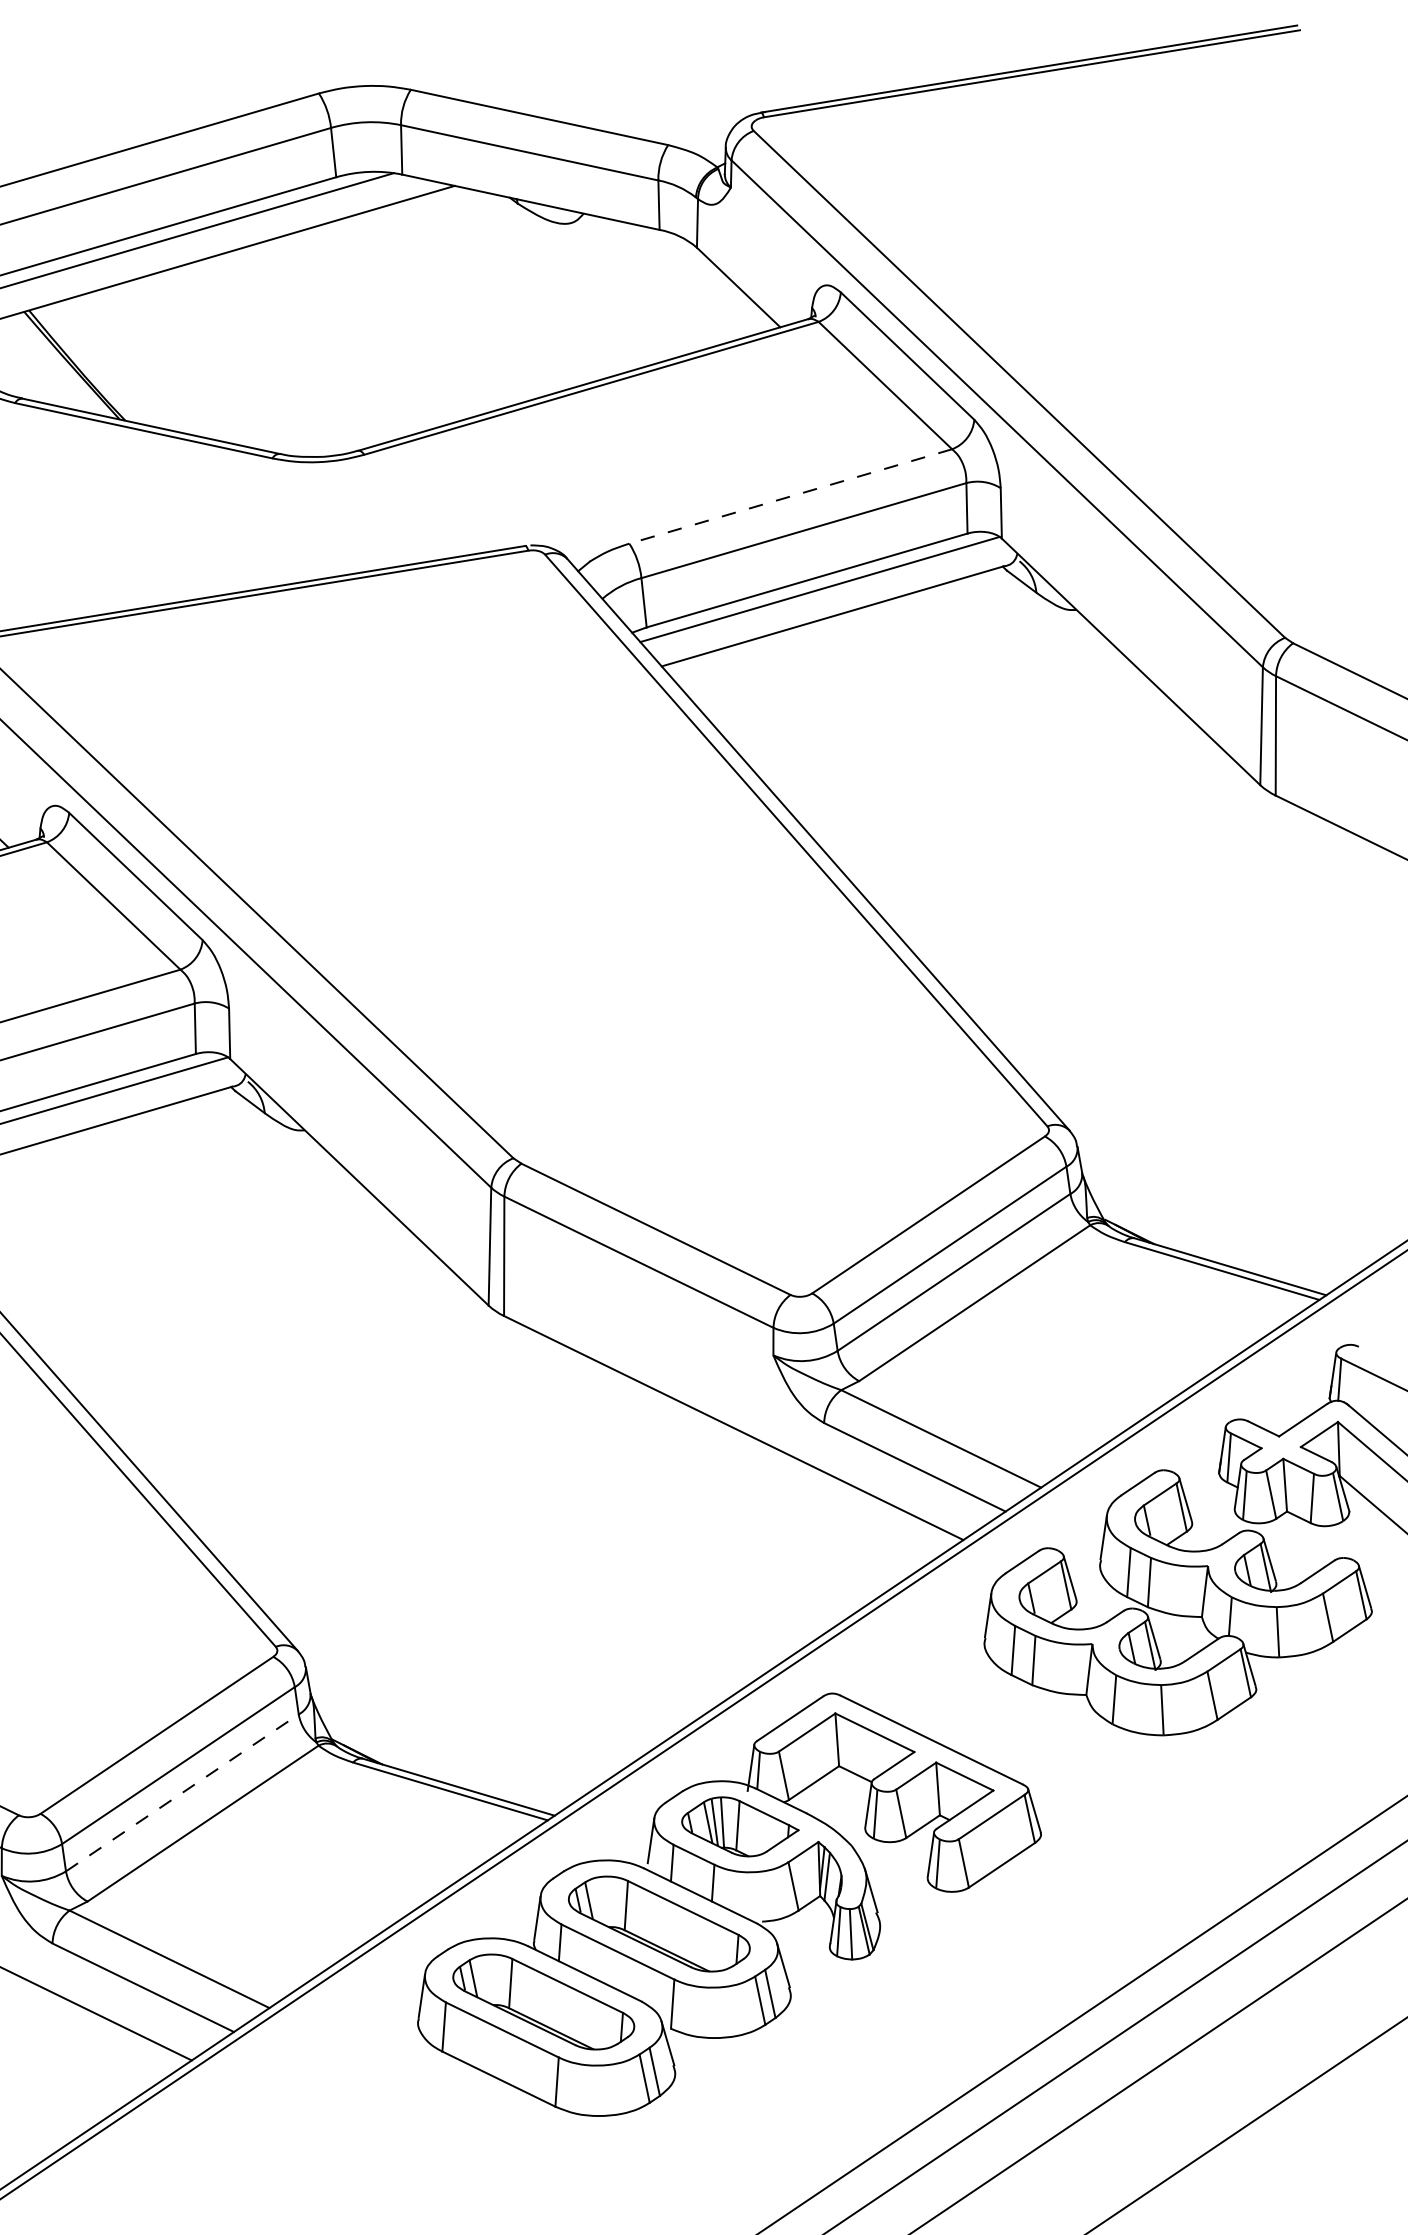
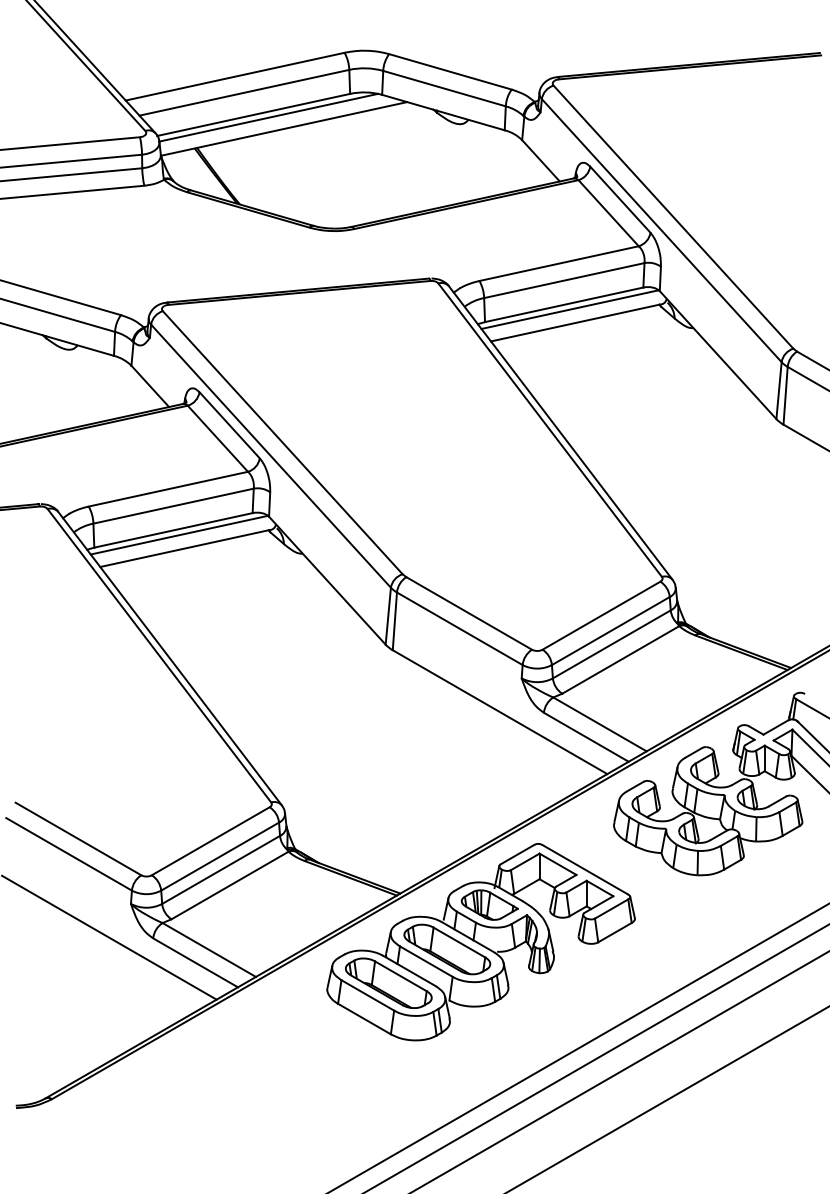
line: (791, 496) -> (559, 263), dashed -> solid
line: (183, 1791) -> (221, 869), dashed -> solid

